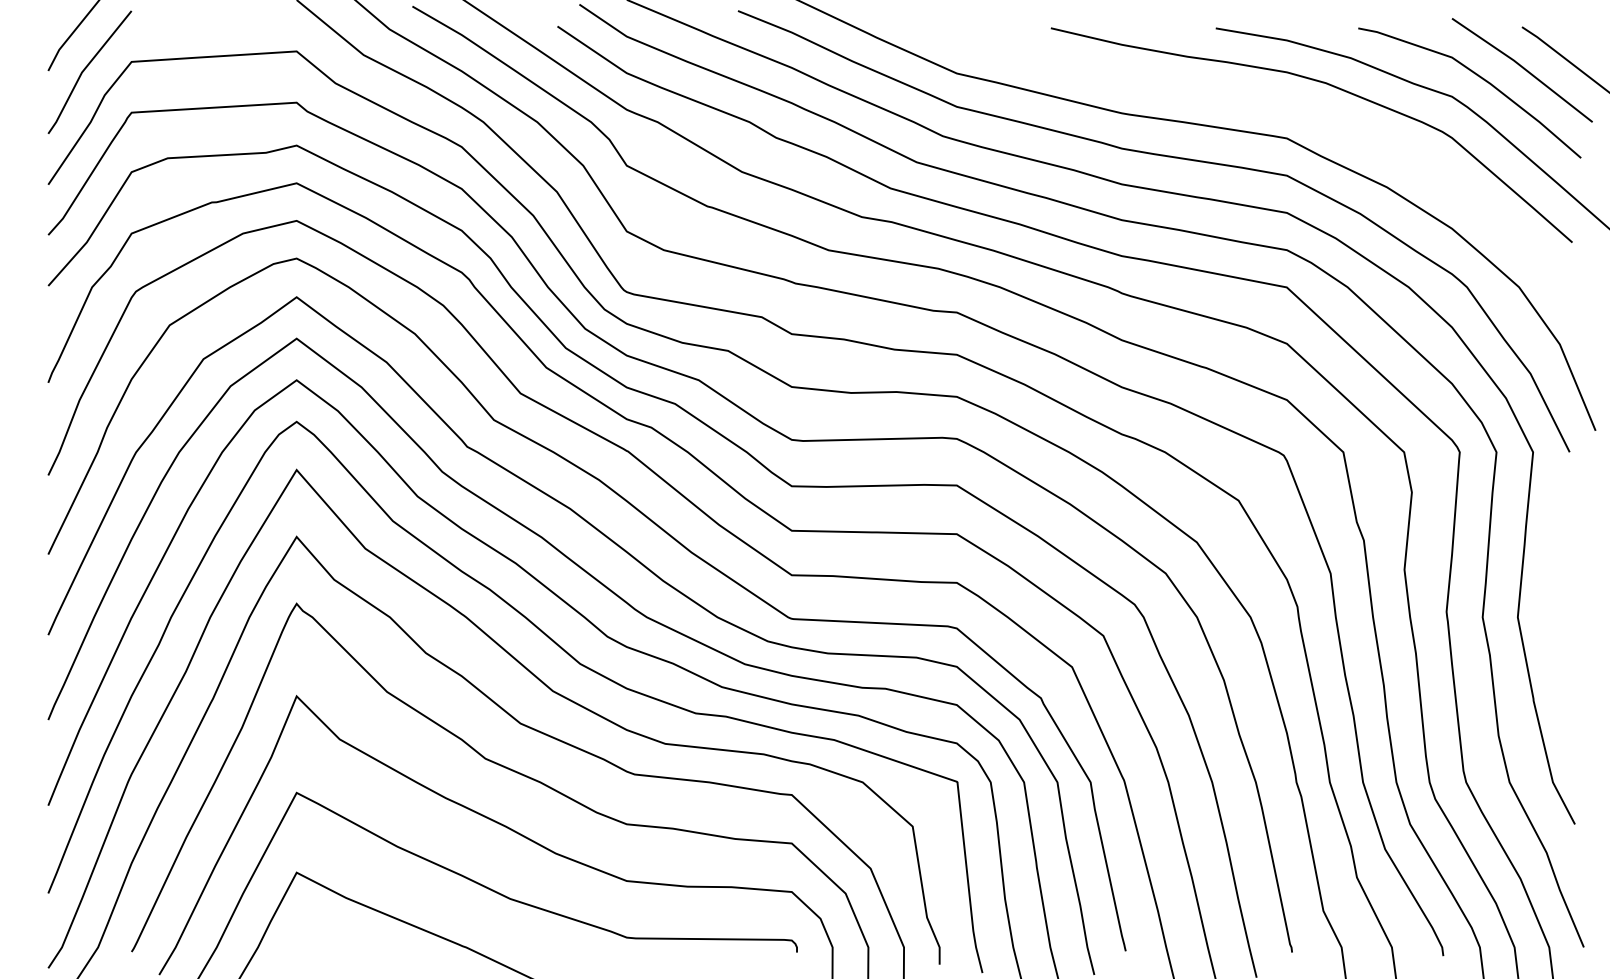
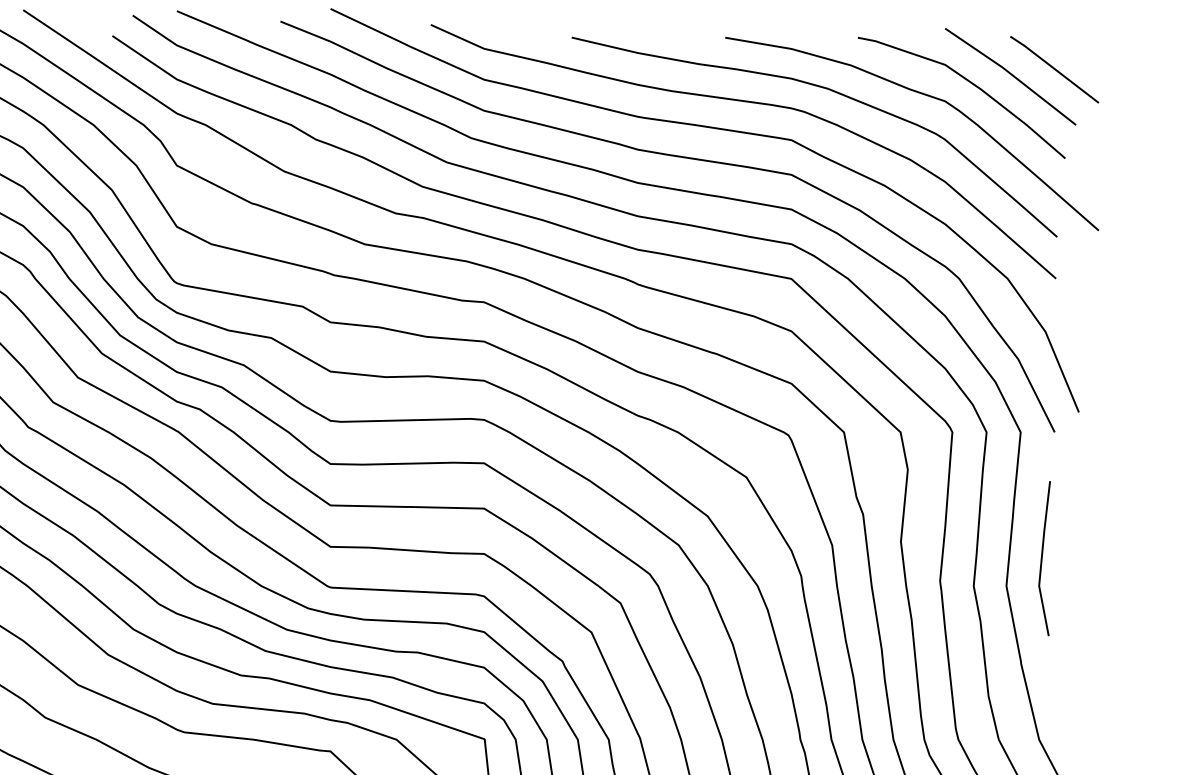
curve: (1241, 98) -> (749, 102), added
line: (1556, 587) -> (1042, 558), added

